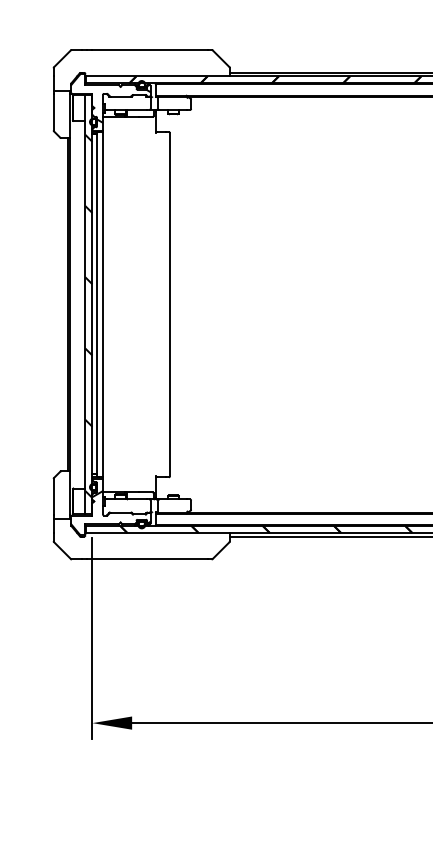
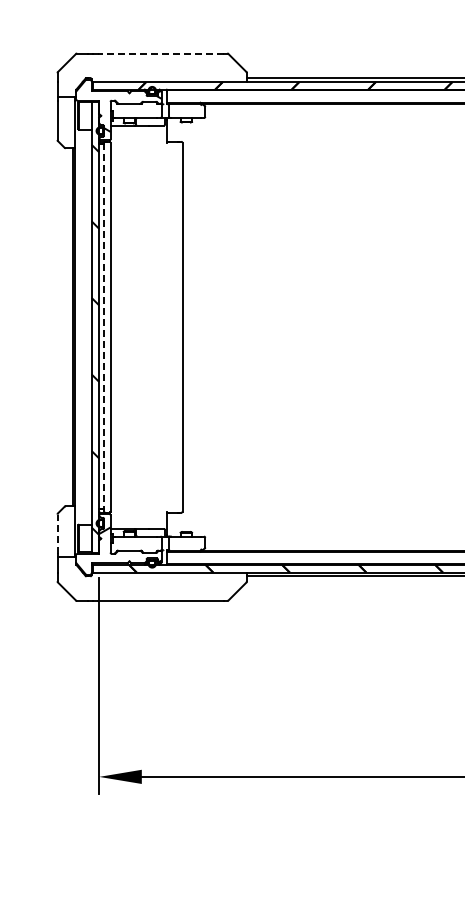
line: (150, 49) -> (161, 53), solid -> dashed
line: (97, 304) -> (104, 327), solid -> dashed
line: (53, 496) -> (57, 533), solid -> dashed

